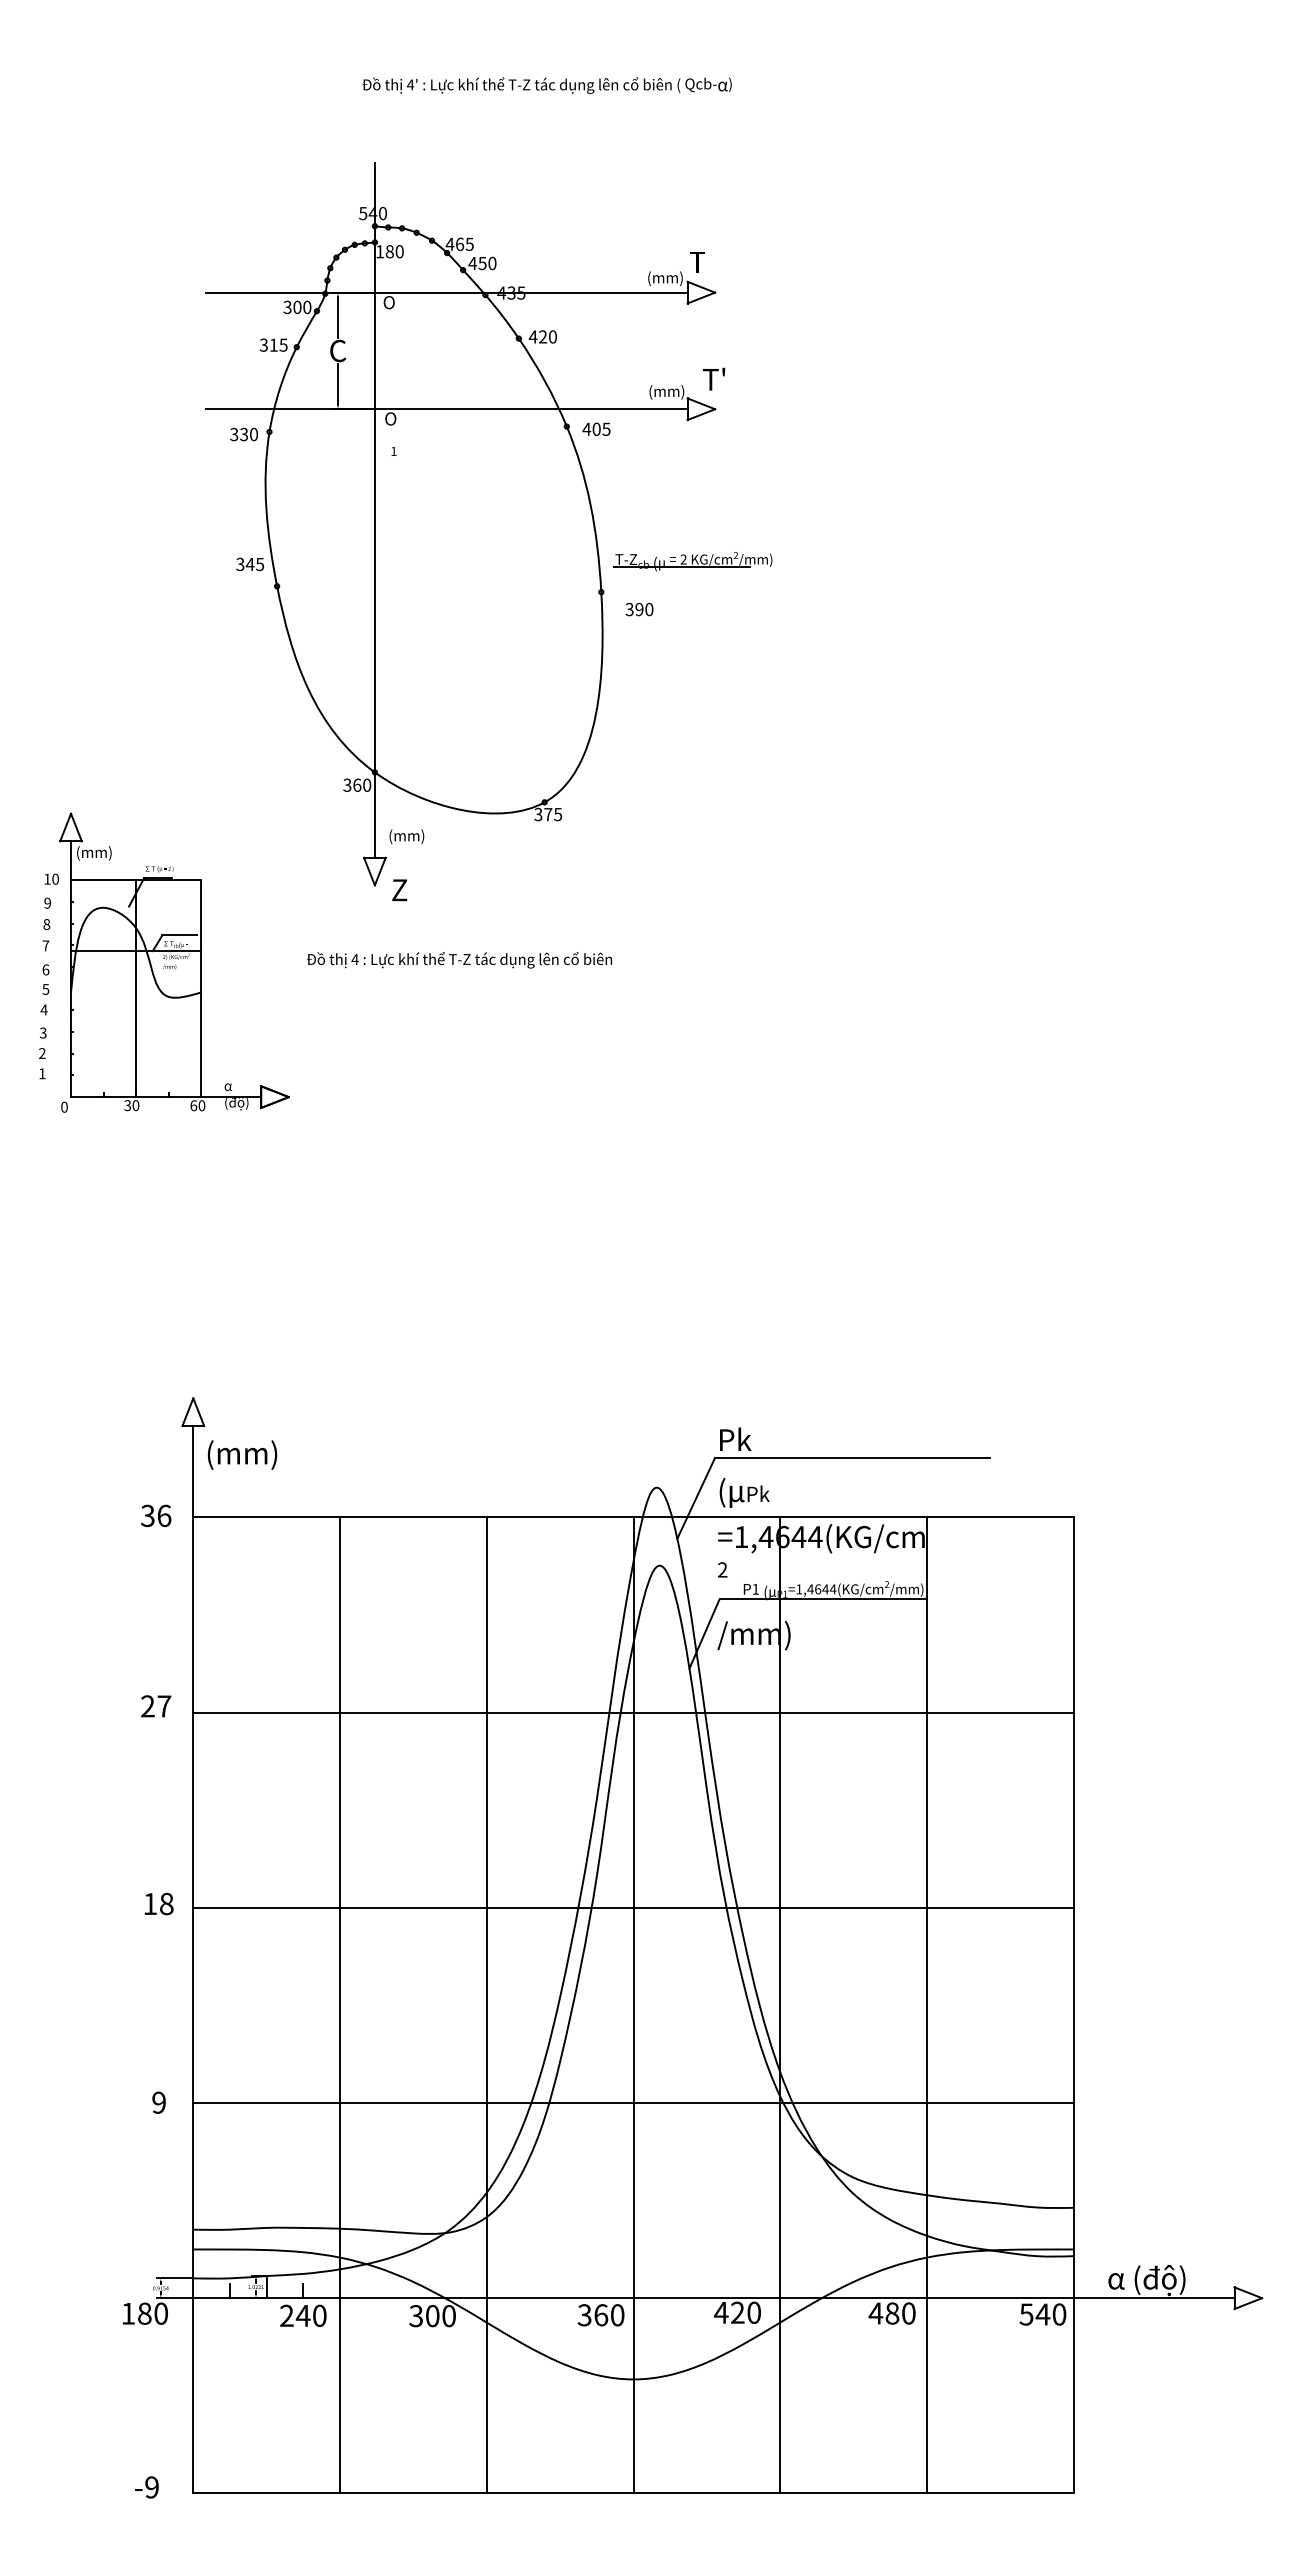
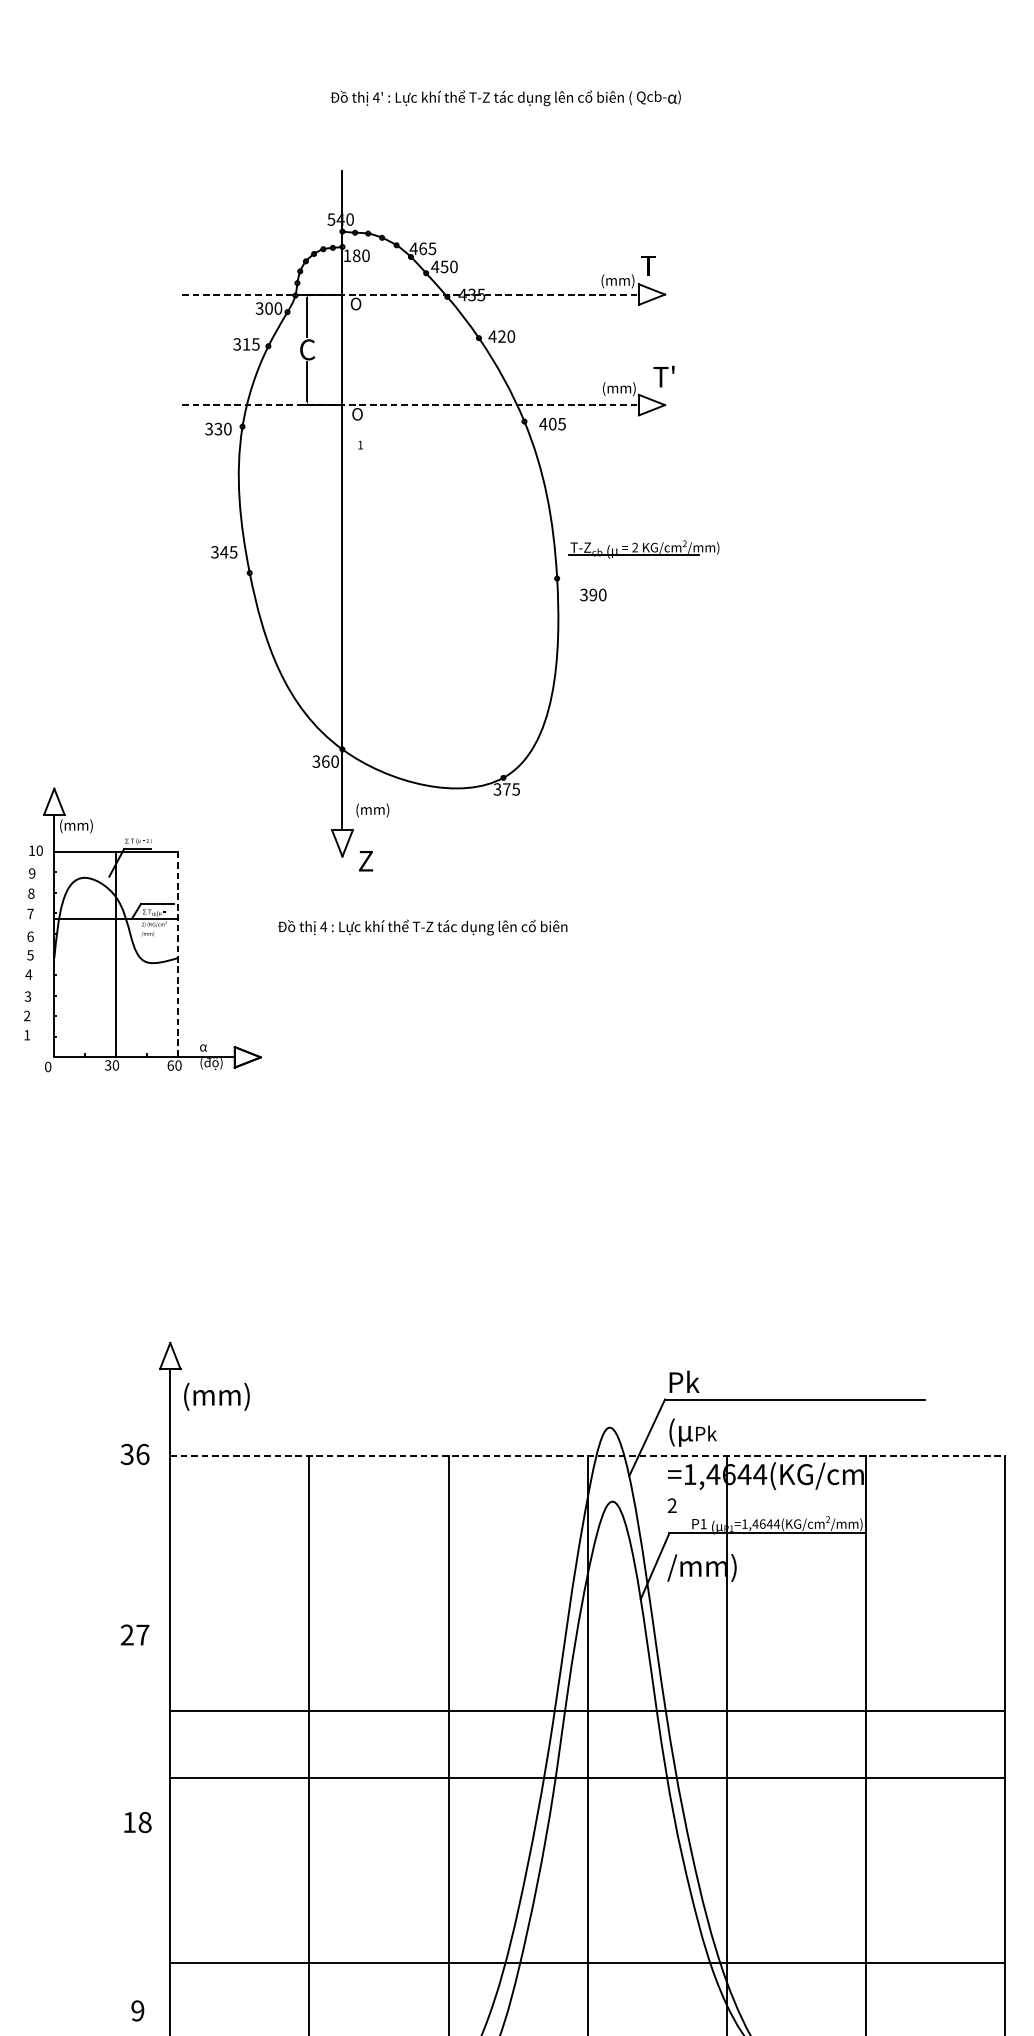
line: (446, 292) -> (410, 294), solid -> dashed
line: (446, 409) -> (410, 405), solid -> dashed
line: (201, 989) -> (178, 955), solid -> dashed
line: (634, 1517) -> (588, 1455), solid -> dashed
line: (633, 1712) -> (587, 1711), moved
line: (633, 1907) -> (587, 1777), moved
line: (633, 2103) -> (587, 1963), moved

